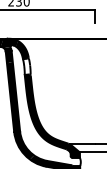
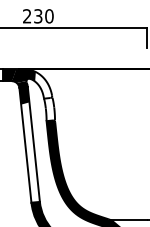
fill: (22, 49) -> (43, 84), removed
fill: (13, 96) -> (30, 151), removed

